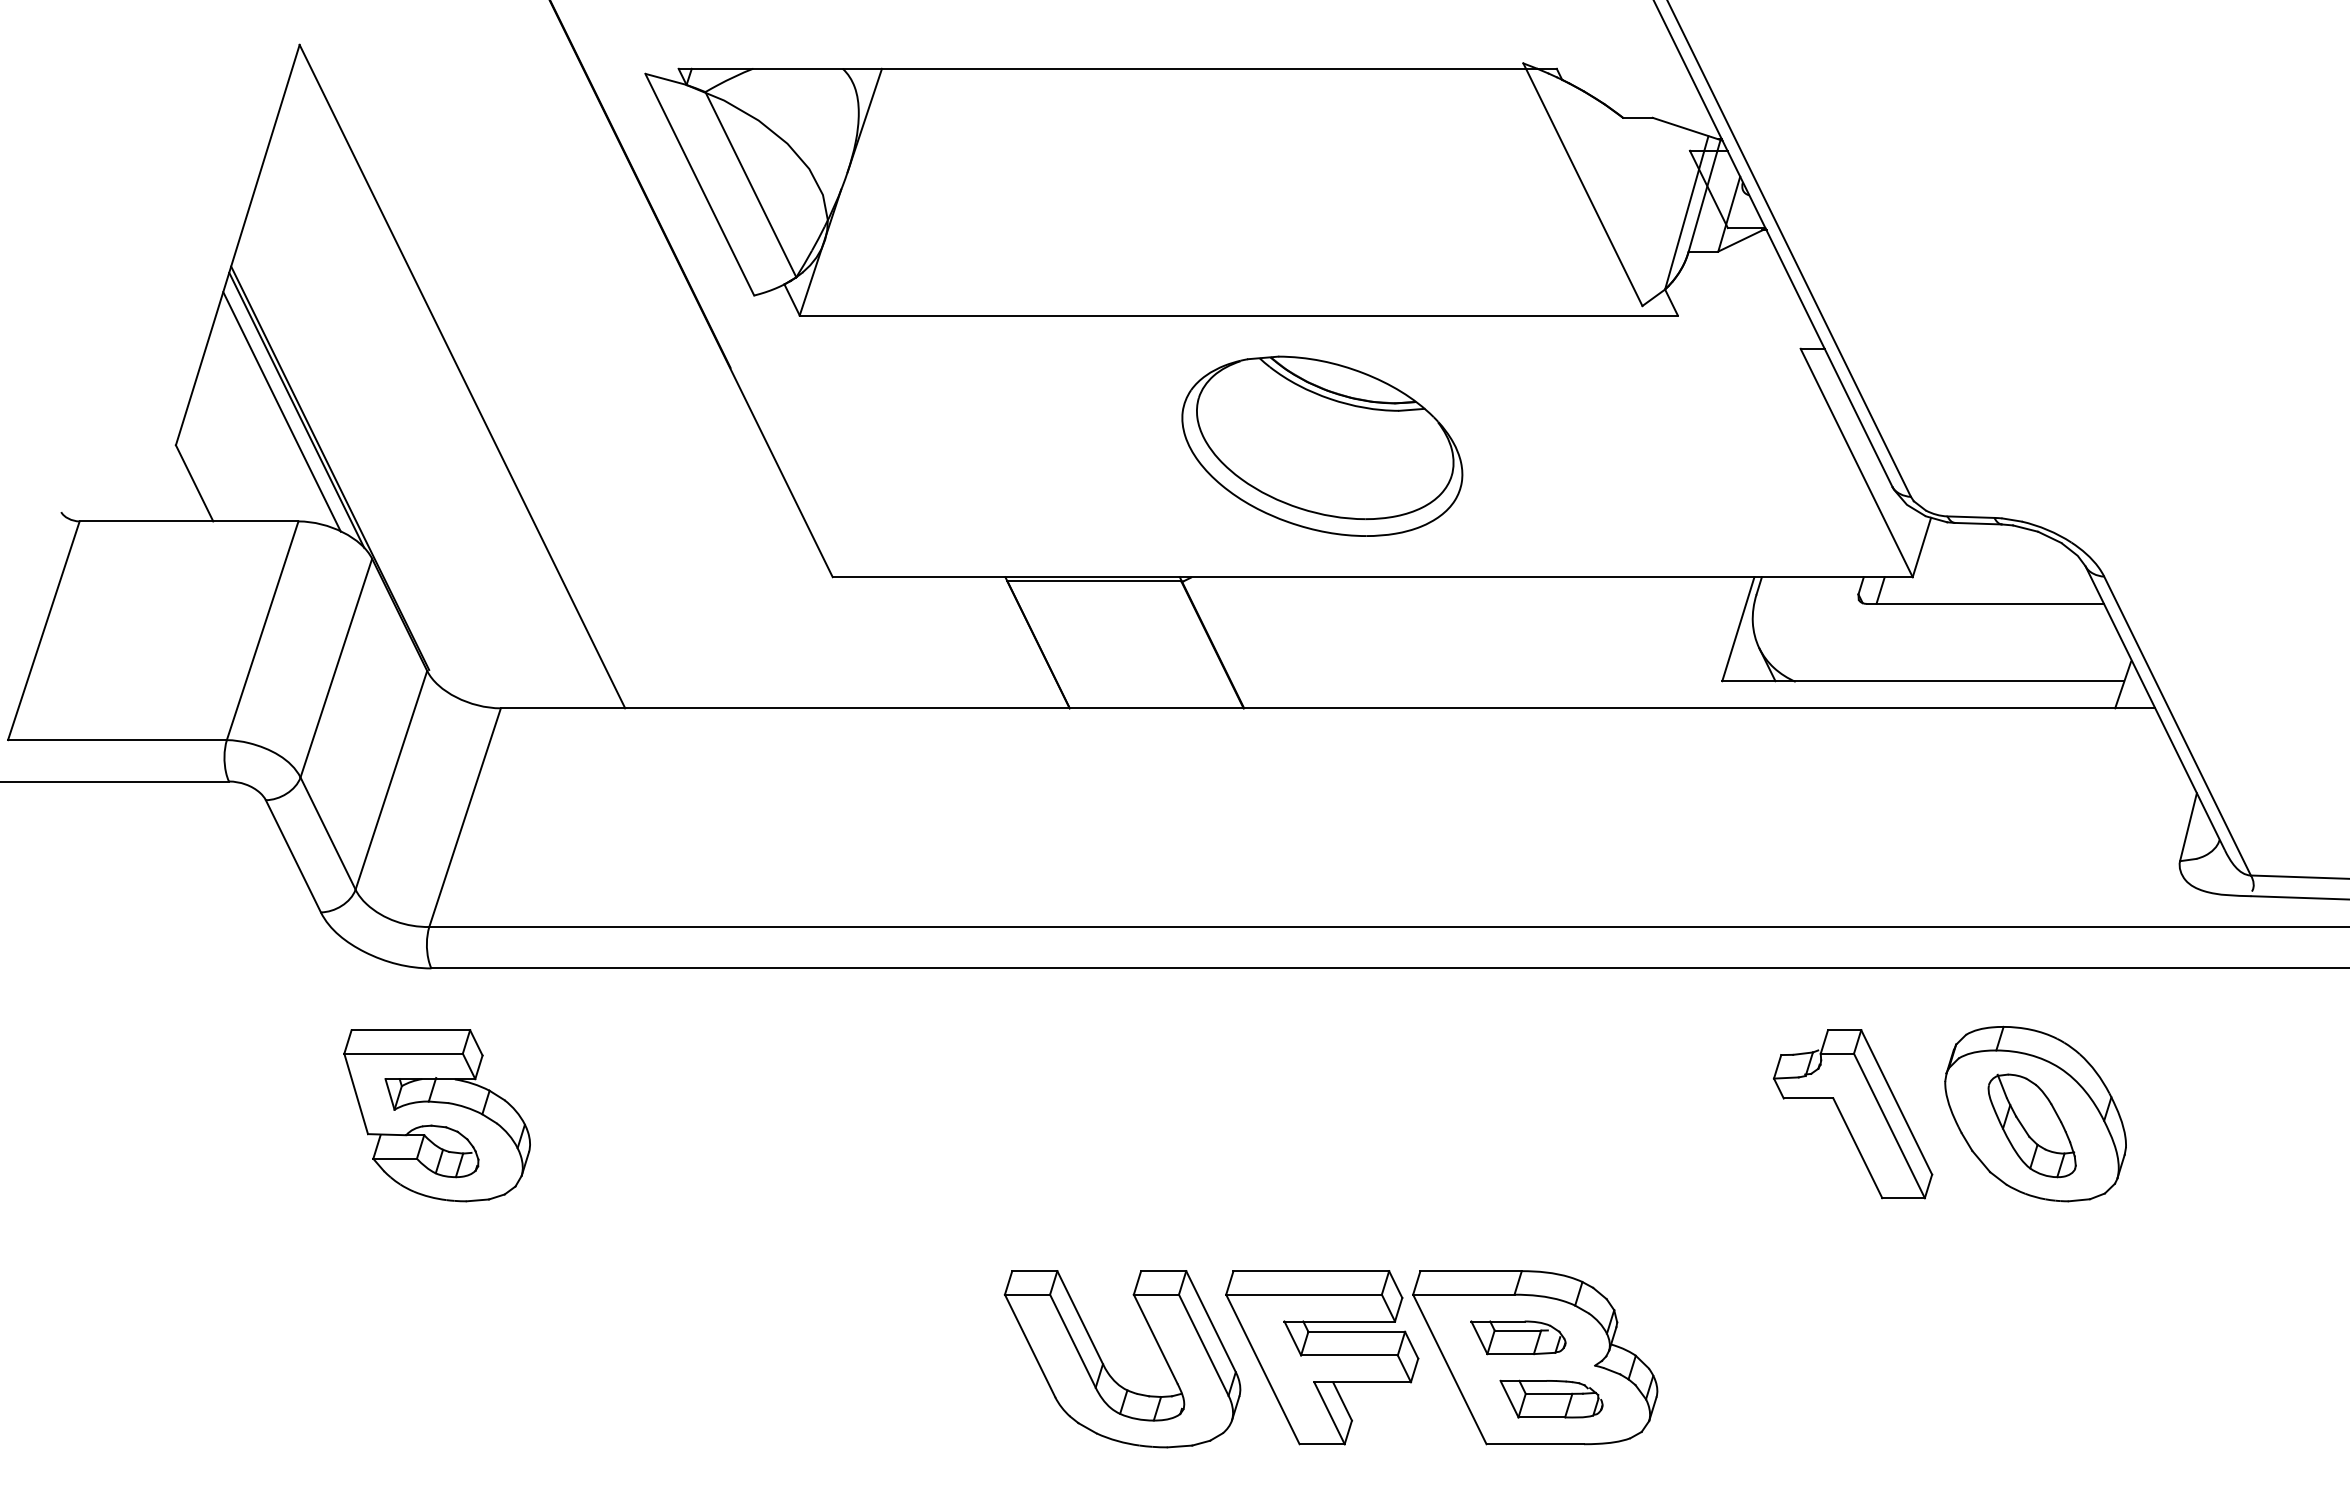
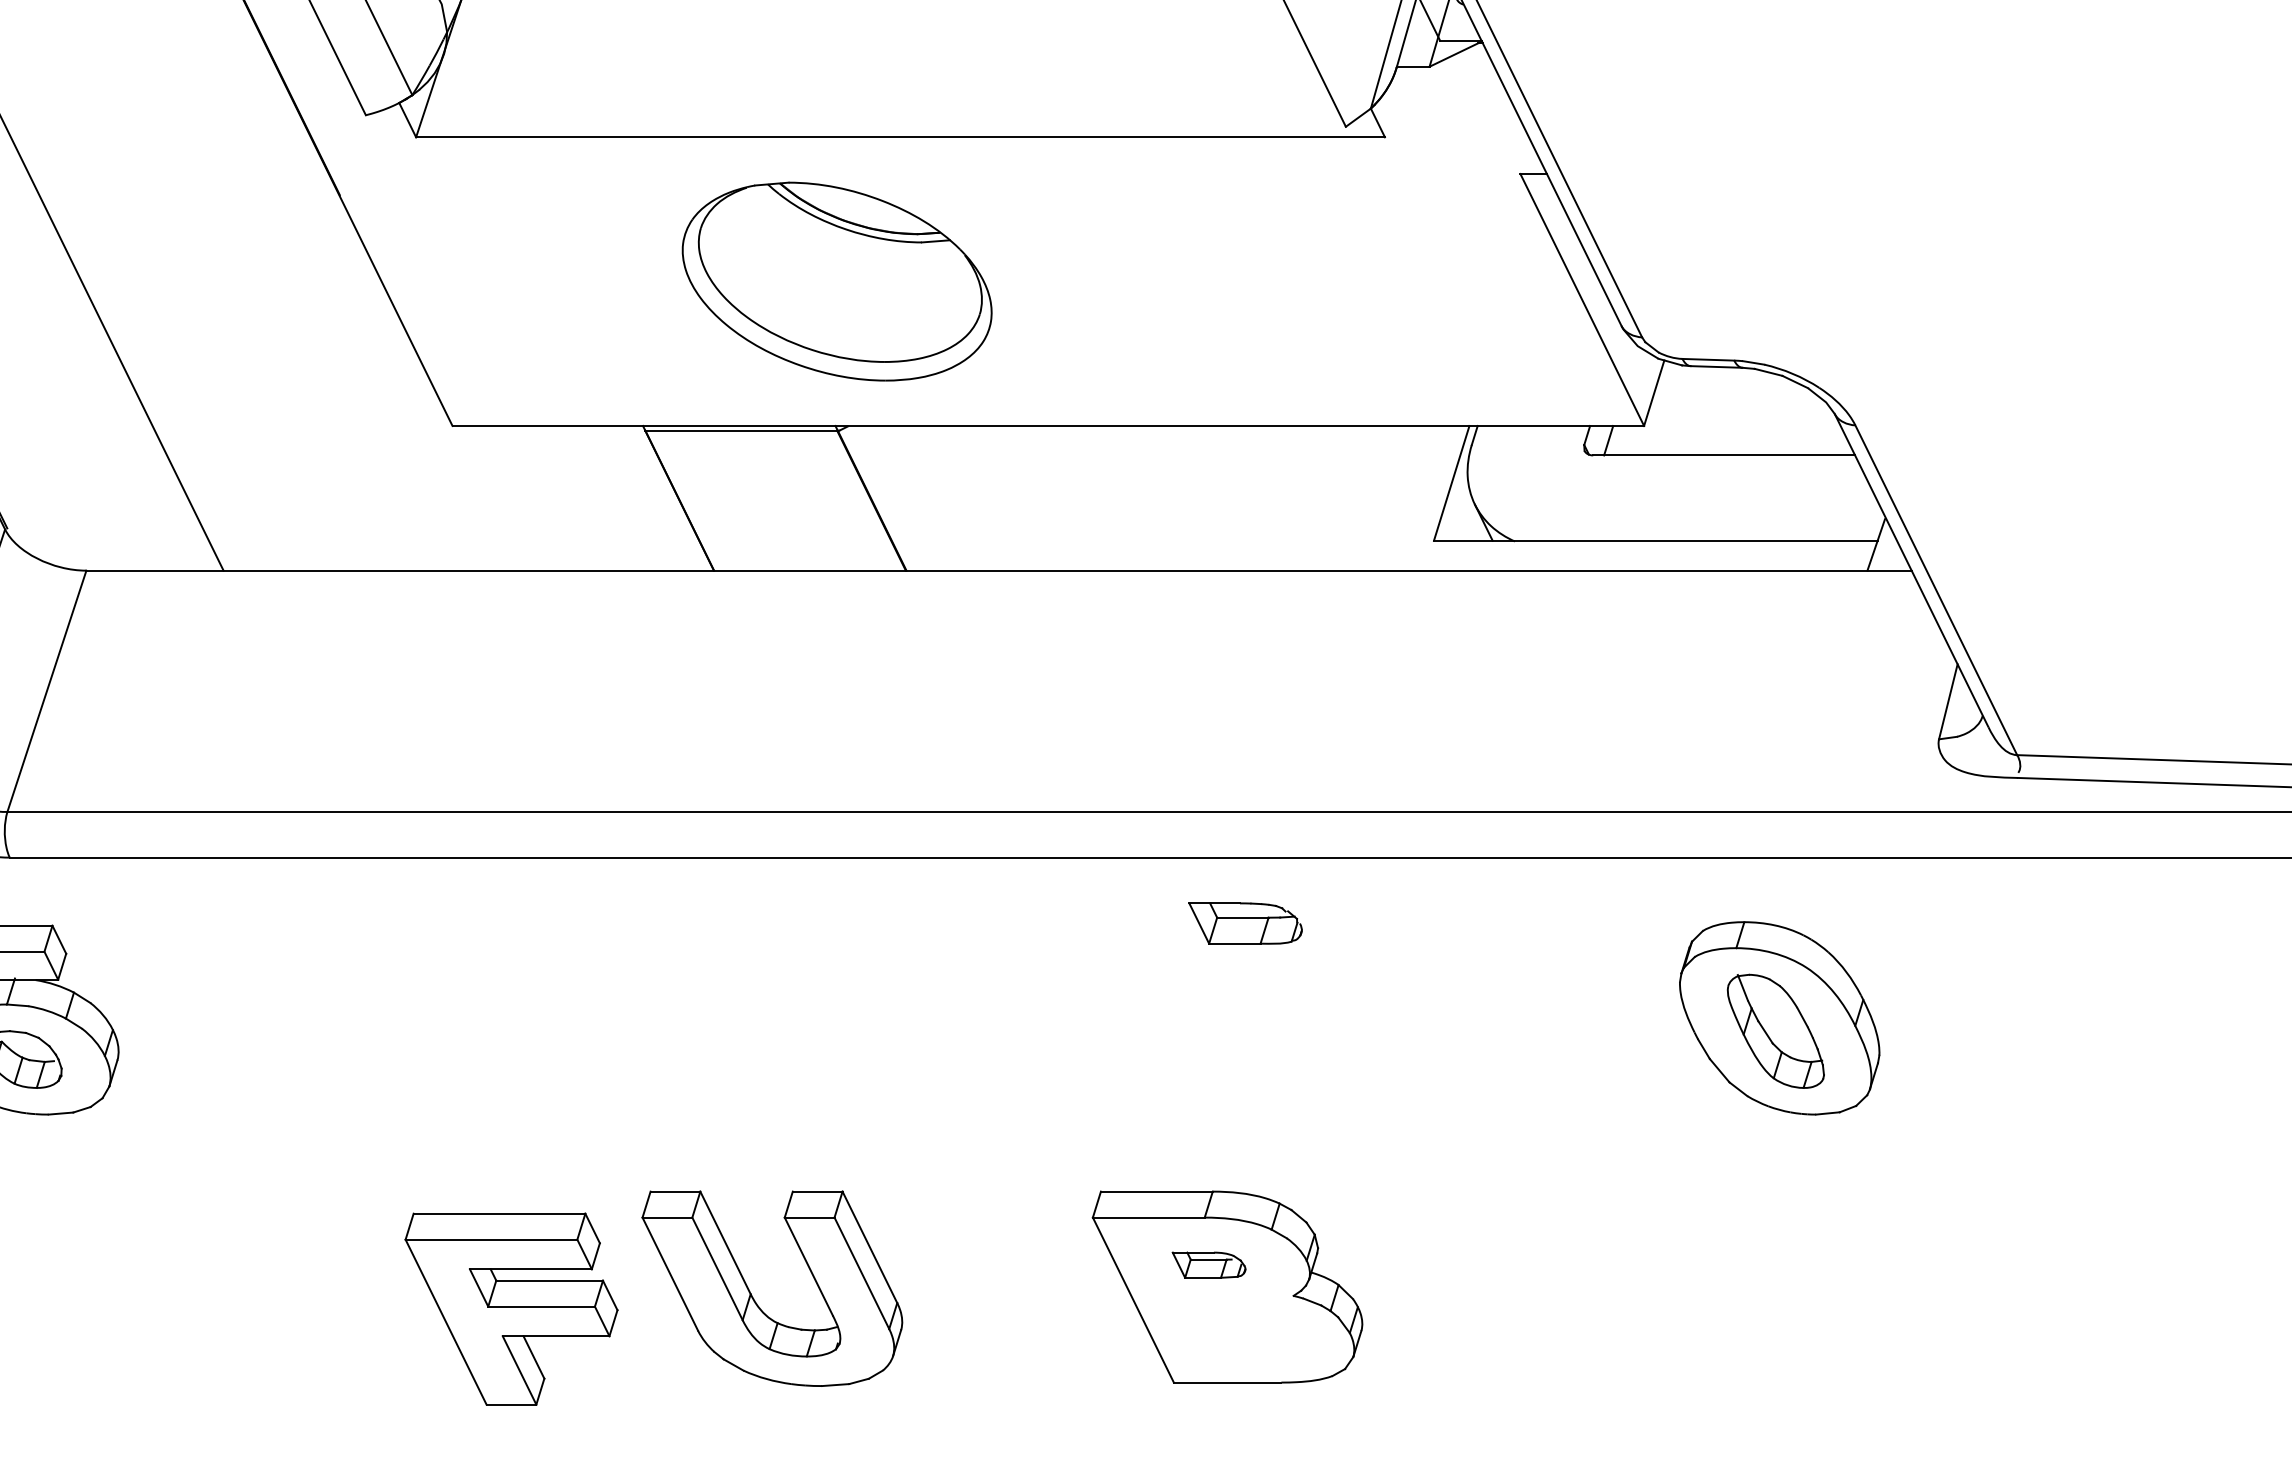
part: (1322, 445) -> (837, 280), moved
part: (1853, 1114) -> (1578, 1018), removed
part: (1518, 1337) -> (1209, 1264), size x0.7
part: (1322, 1357) -> (511, 1308), moved
part: (1551, 1398) -> (1245, 922), moved

